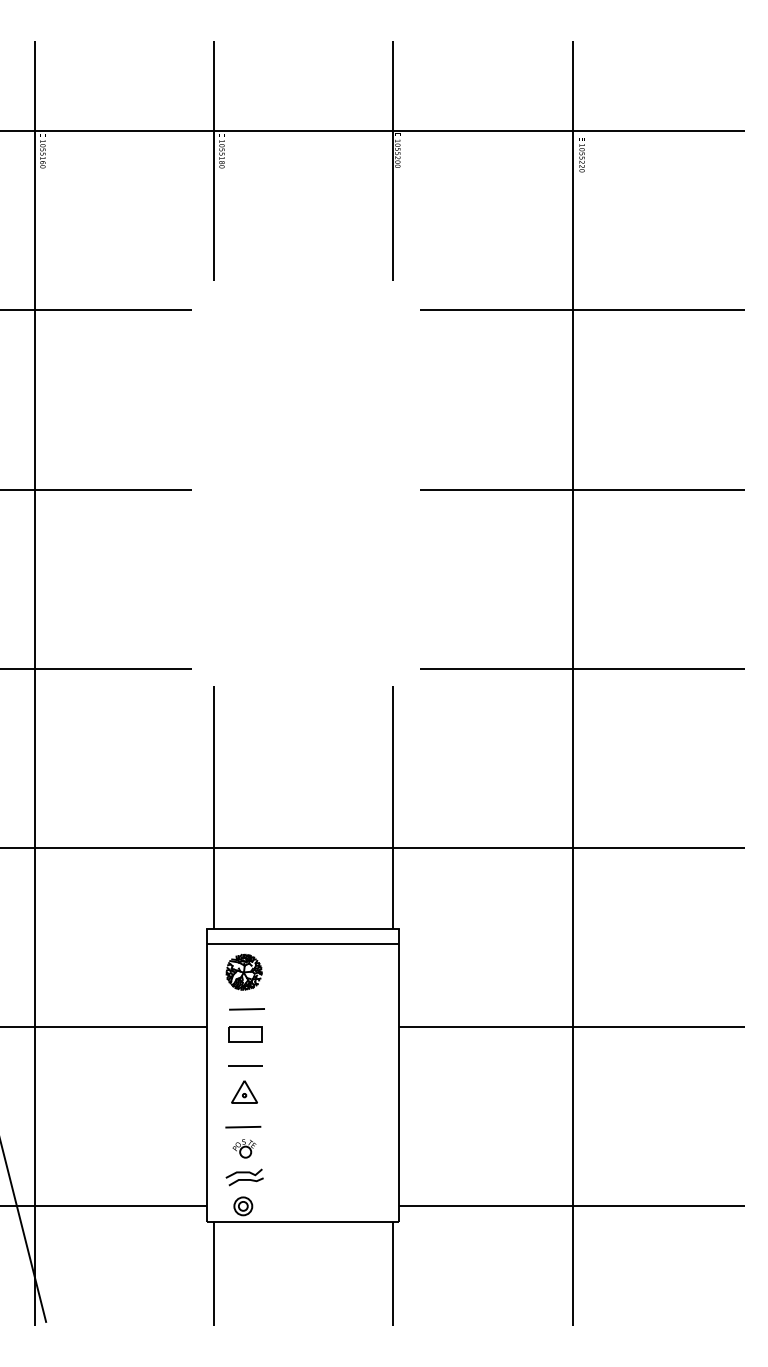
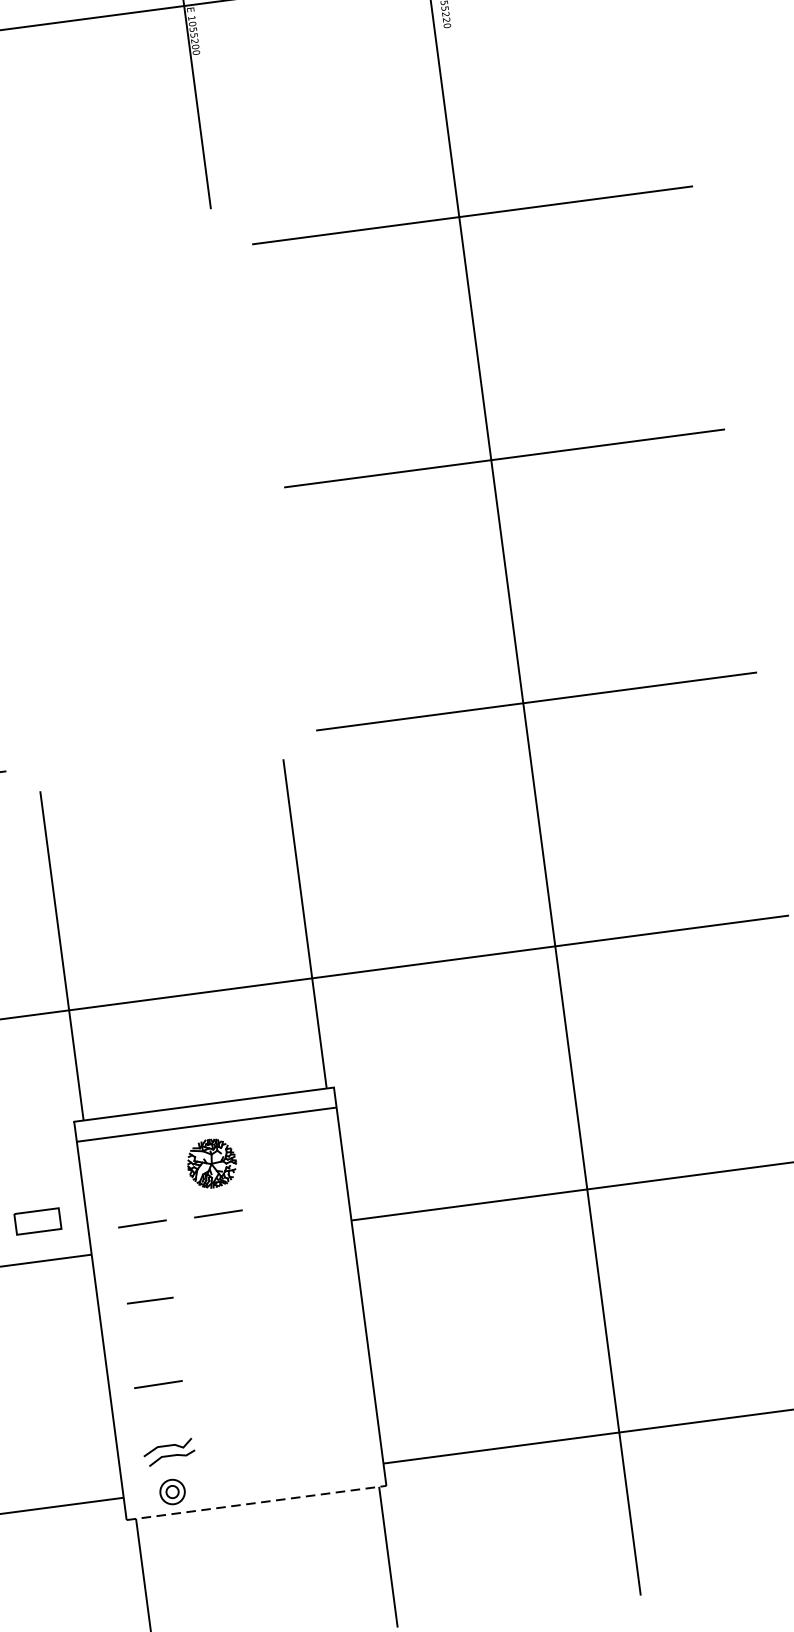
part: (243, 971) -> (210, 1162), moved
line: (302, 1009) -> (217, 1214), added
part: (245, 1034) -> (37, 1221), moved
part: (244, 1091) -> (153, 1335), removed
part: (244, 1148) -> (163, 1413), removed
line: (303, 1222) -> (257, 1503), solid -> dashed

